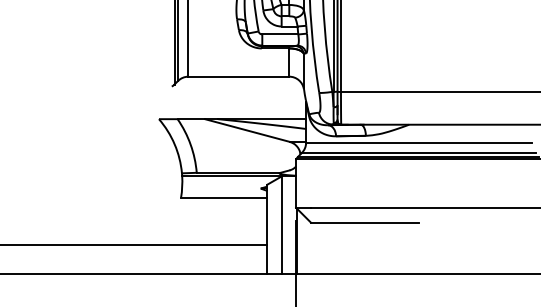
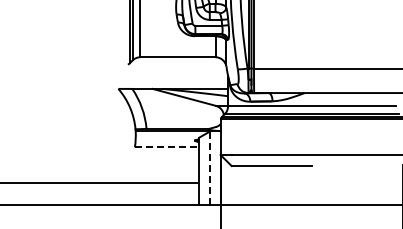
line: (224, 197) -> (167, 147), solid -> dashed
line: (282, 224) -> (210, 167), solid -> dashed

